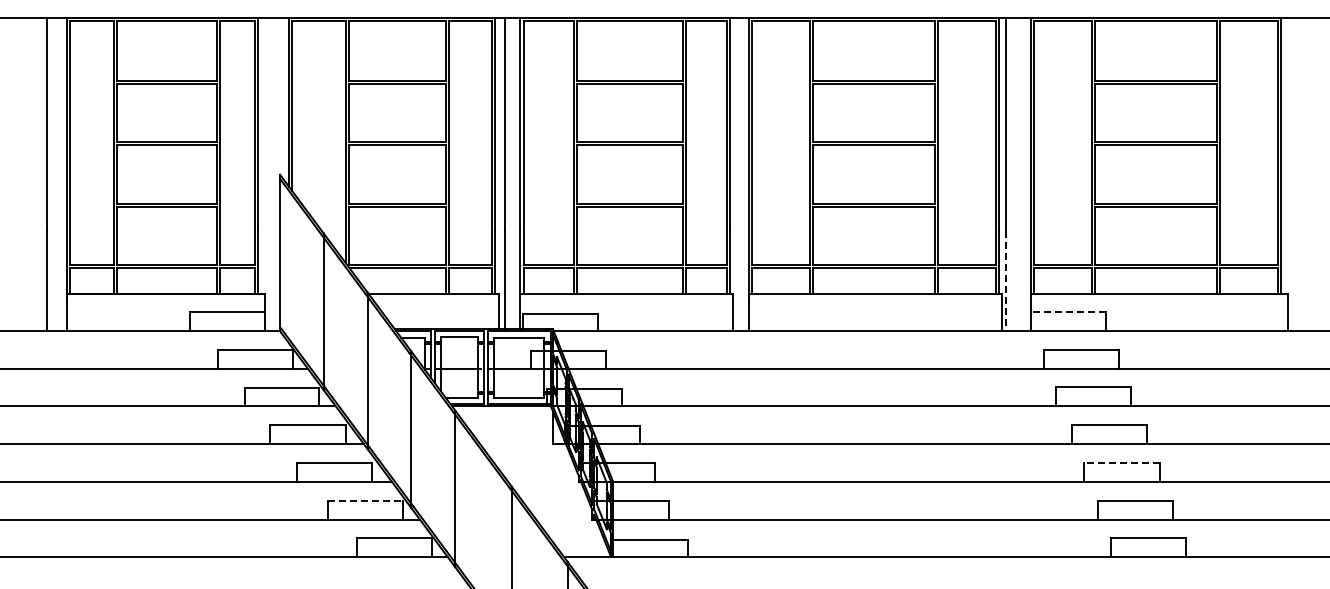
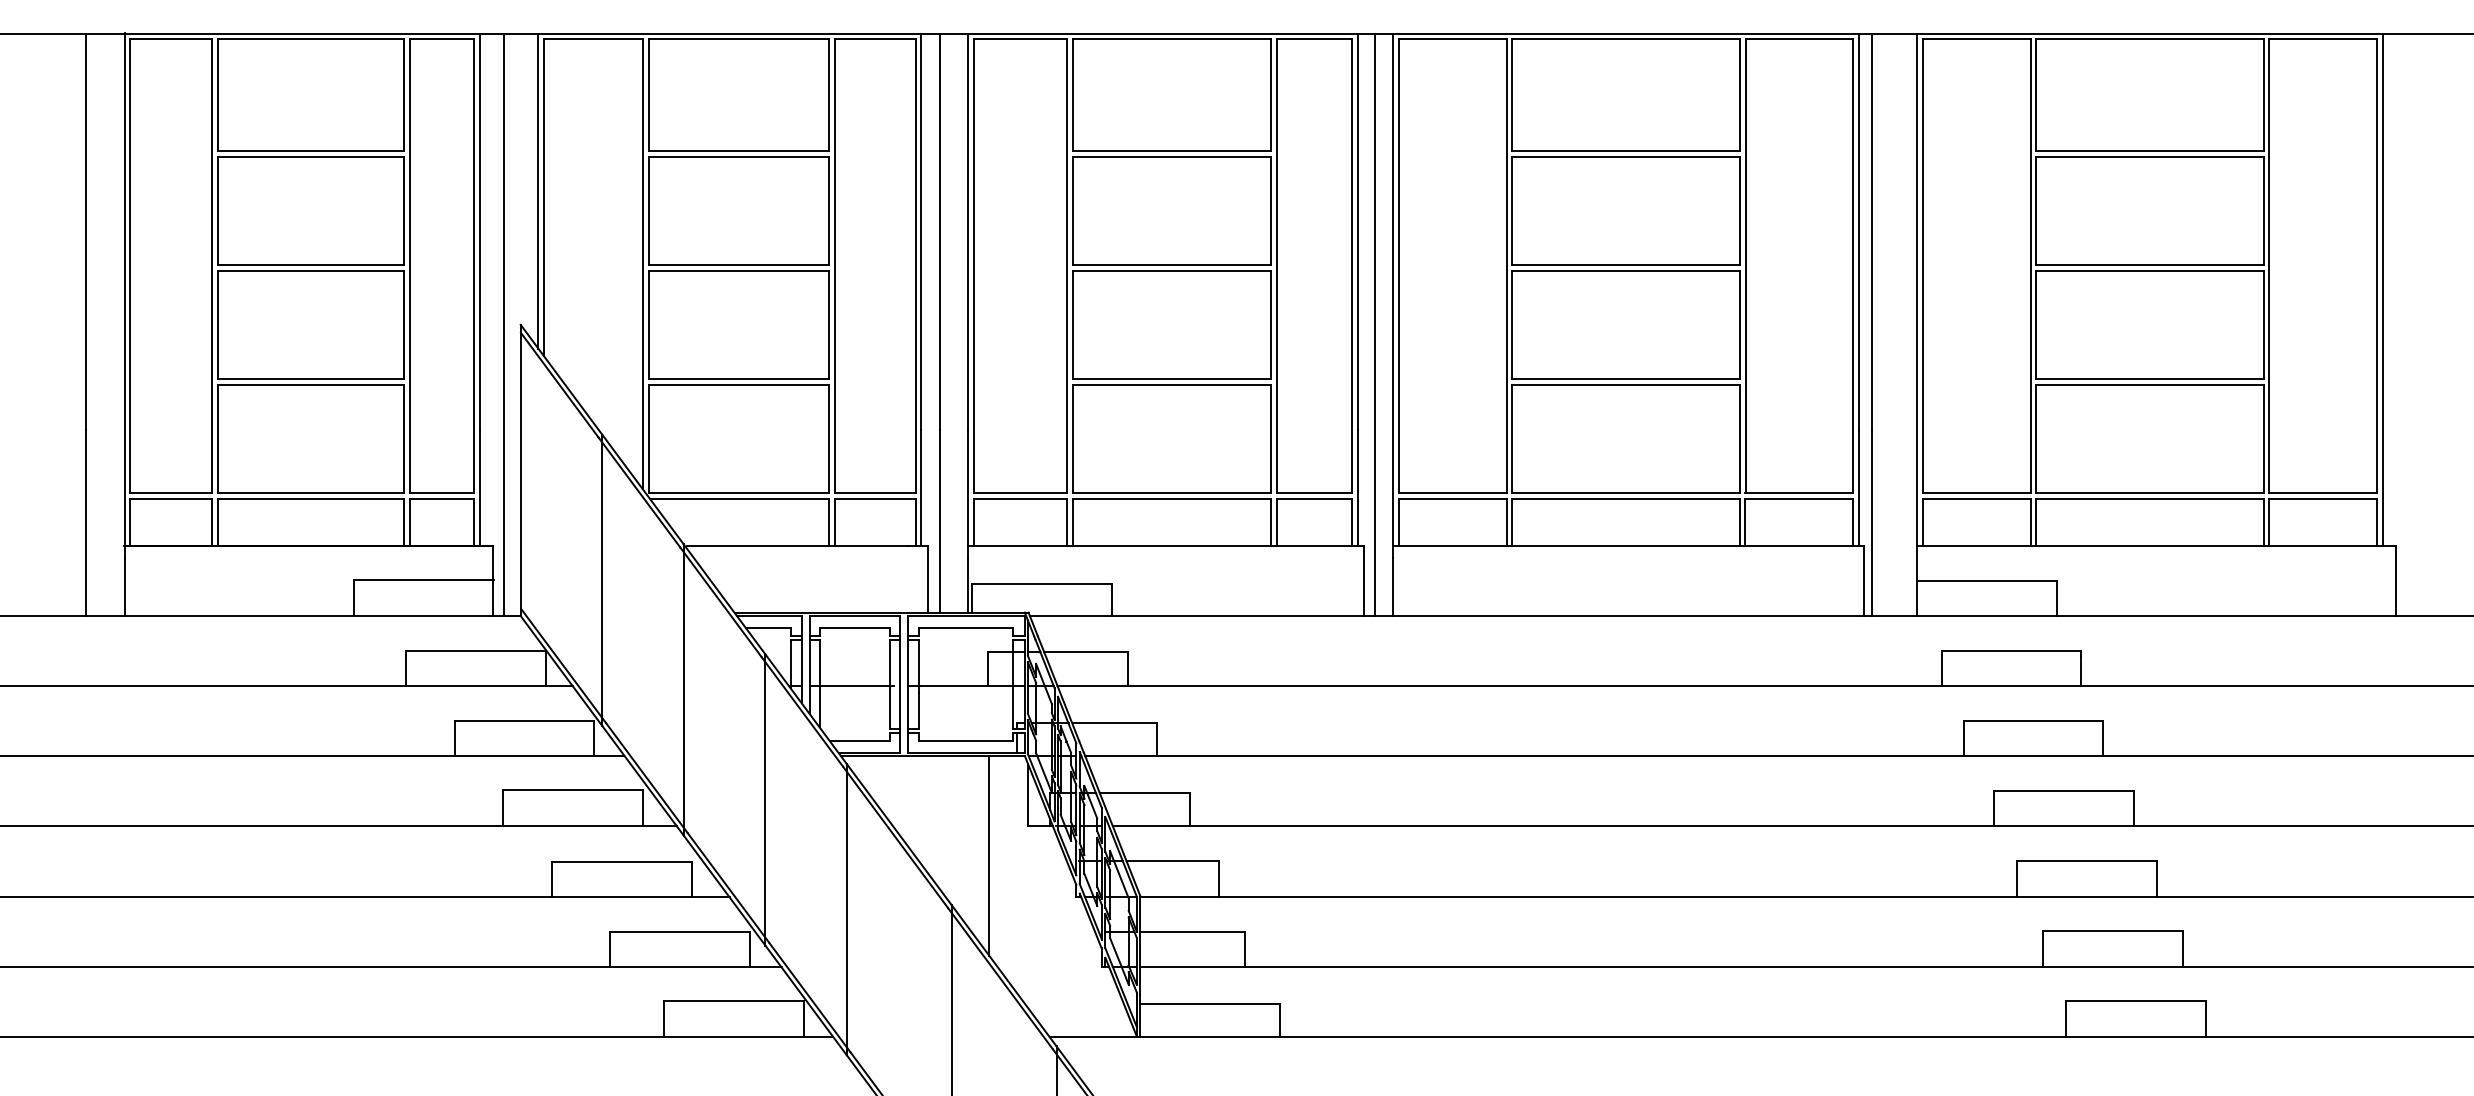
line: (271, 174) -> (504, 324), added
line: (739, 174) -> (1375, 324), added
line: (1006, 281) -> (1872, 523), dashed -> solid
line: (1068, 312) -> (1987, 581), dashed -> solid
line: (531, 459) -> (988, 854), added
line: (1121, 462) -> (2086, 860), dashed -> solid
line: (365, 500) -> (679, 931), dashed -> solid

